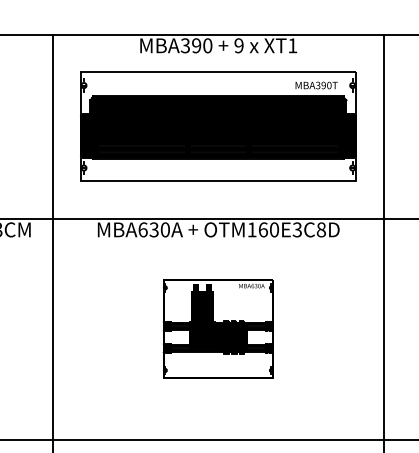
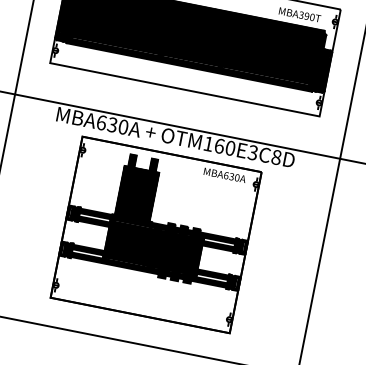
part: (218, 328) -> (156, 234), size x1.67

